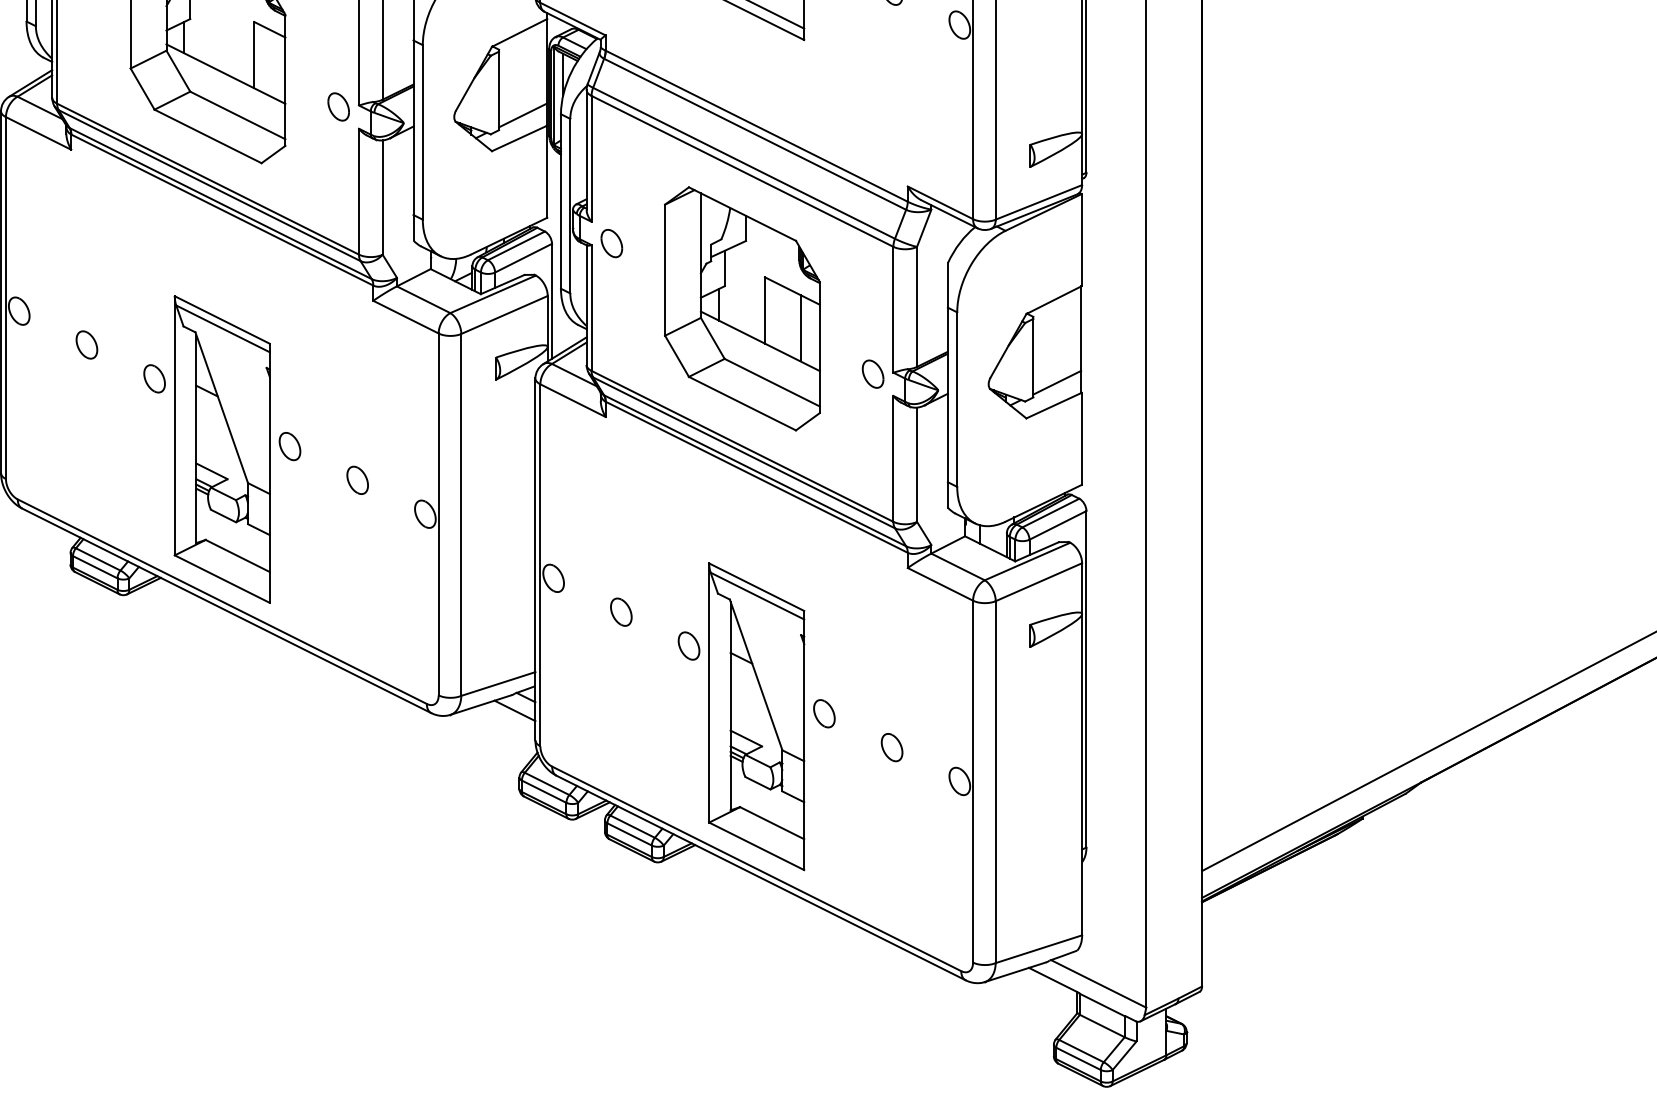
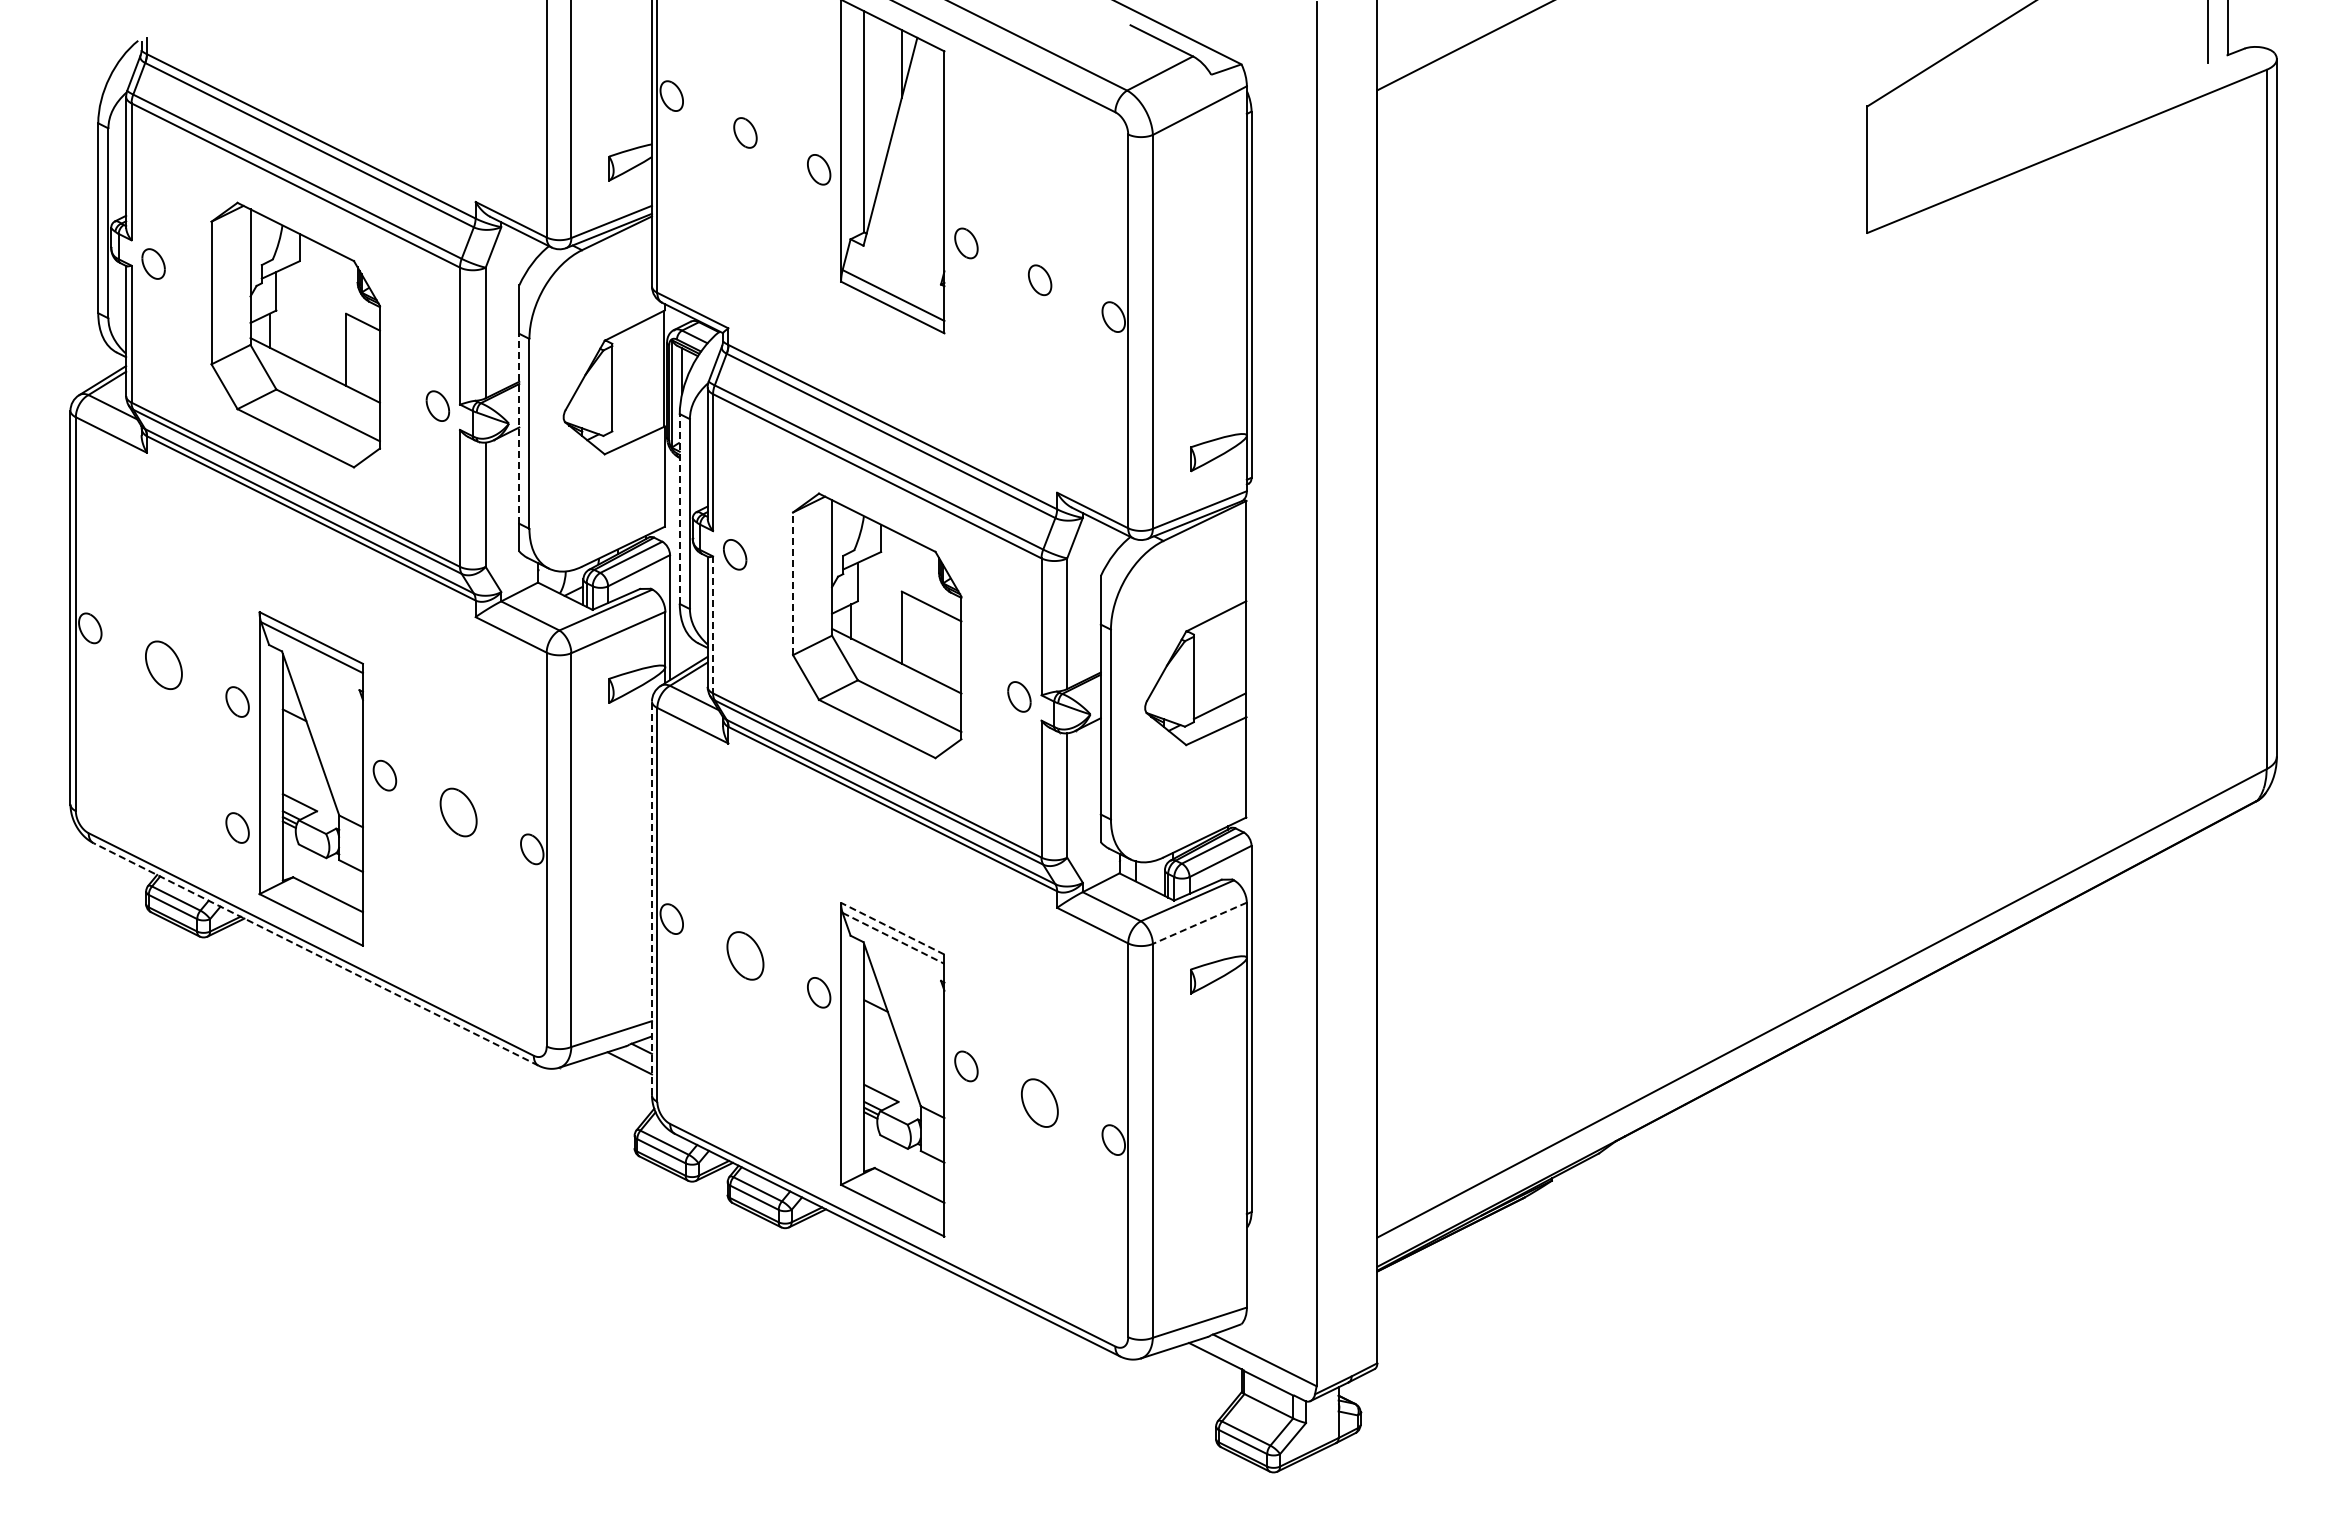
line: (523, 115) -> (638, 415), removed
line: (413, 127) -> (519, 428), solid -> dashed
line: (560, 201) -> (679, 509), solid -> dashed
line: (665, 269) -> (793, 583), solid -> dashed
line: (591, 308) -> (713, 625), solid -> dashed
line: (800, 328) -> (940, 647), removed
part: (86, 344) -> (163, 664), size x1.6
part: (357, 480) -> (458, 812), size x1.6
part: (154, 494) -> (237, 827), added
line: (535, 559) -> (652, 898), solid -> dashed
line: (1038, 582) -> (1199, 923), solid -> dashed
line: (756, 586) -> (892, 928), solid -> dashed
line: (757, 596) -> (893, 938), solid -> dashed
line: (227, 610) -> (316, 954), solid -> dashed
part: (621, 611) -> (745, 955), size x1.6
part: (892, 747) -> (1040, 1103), size x1.6

